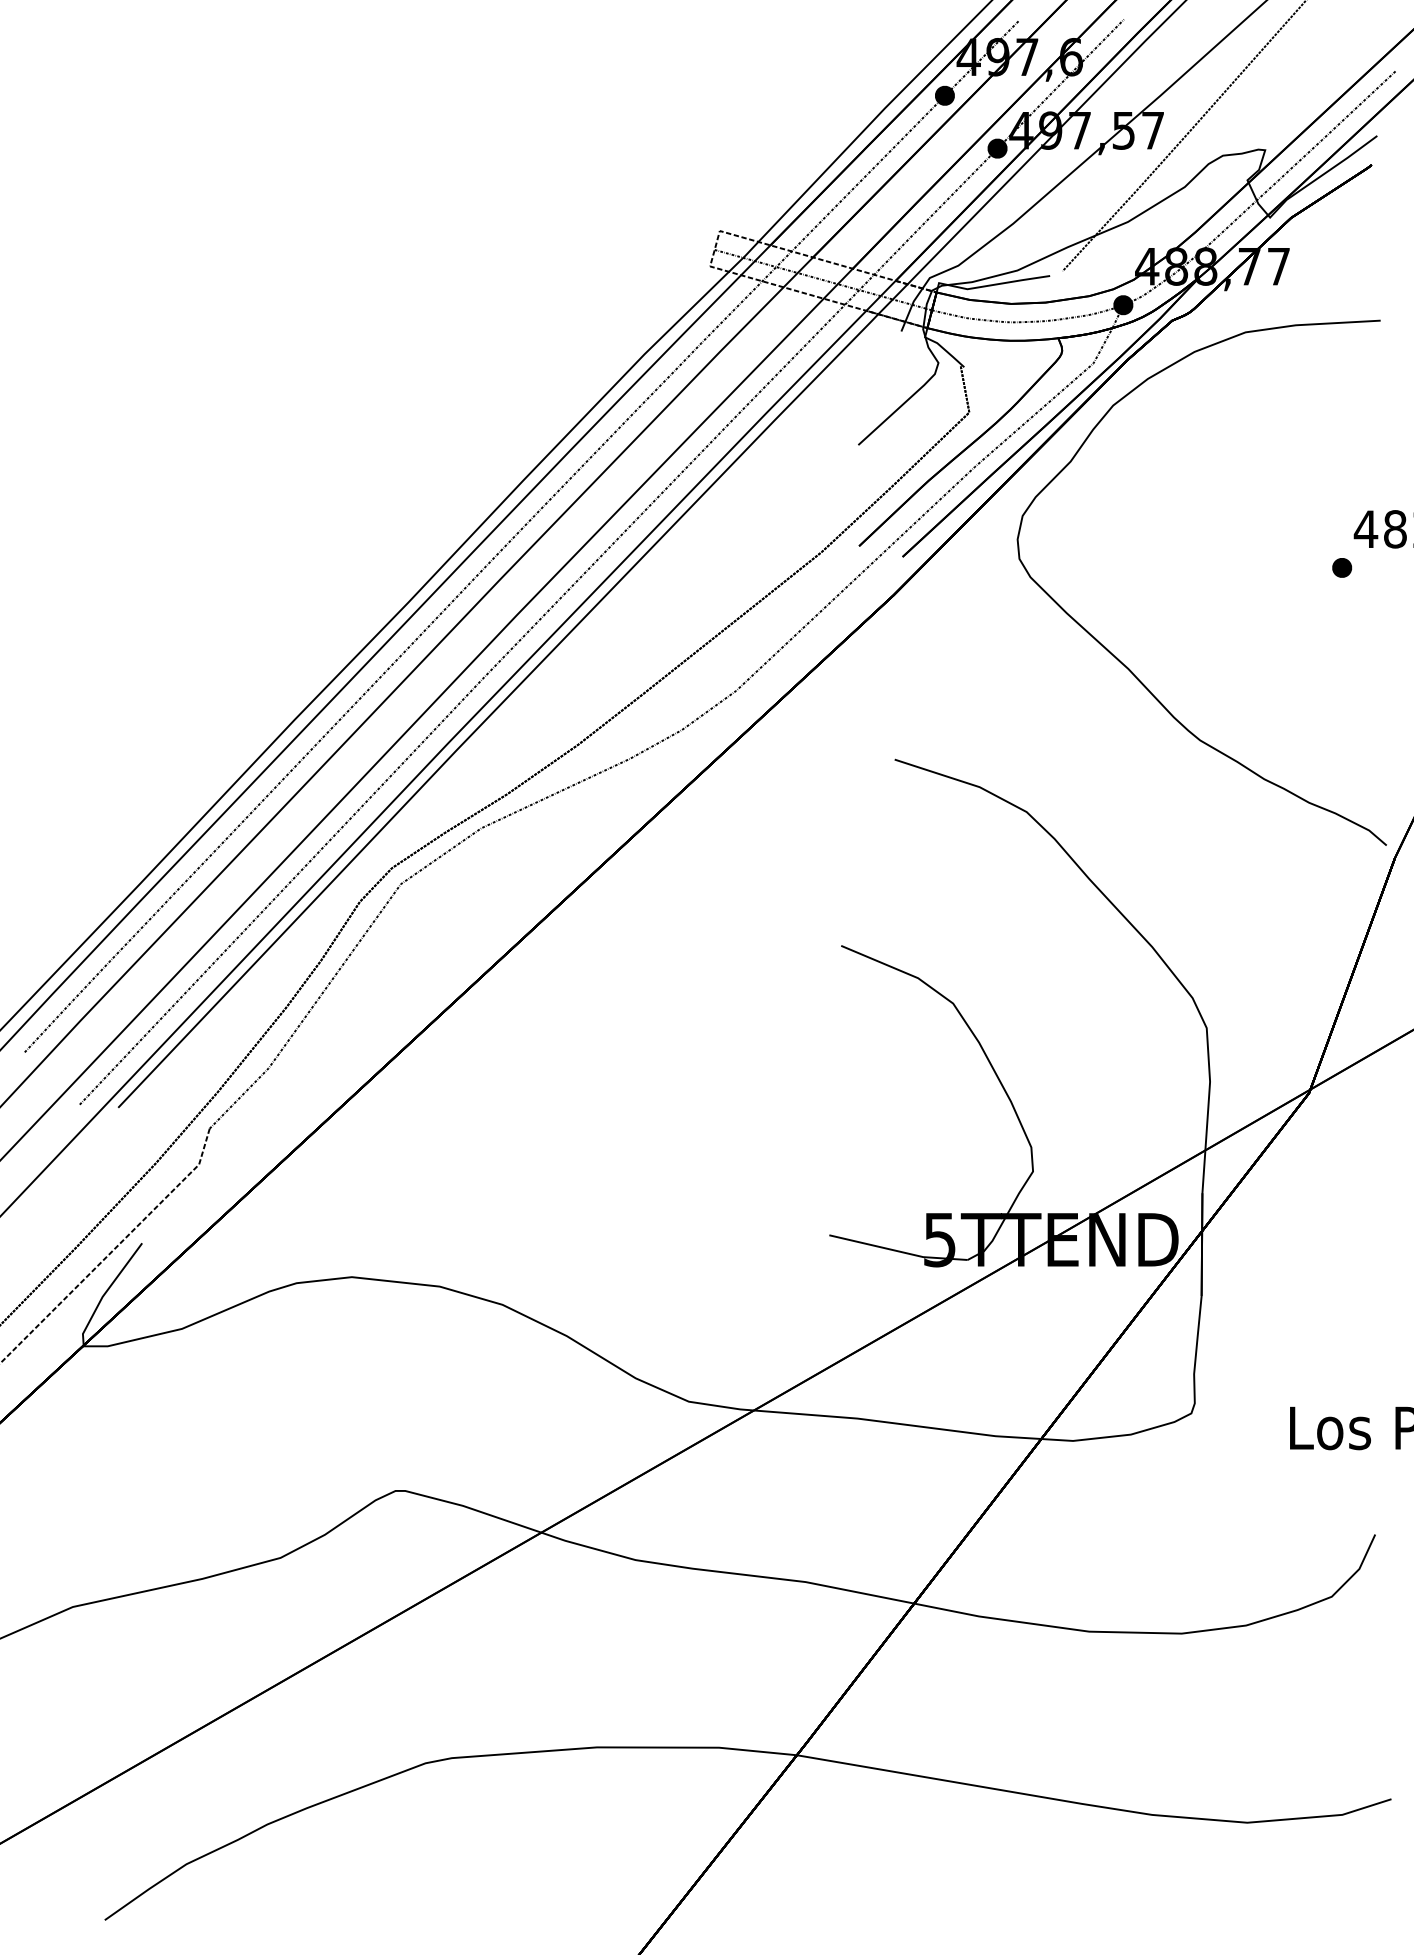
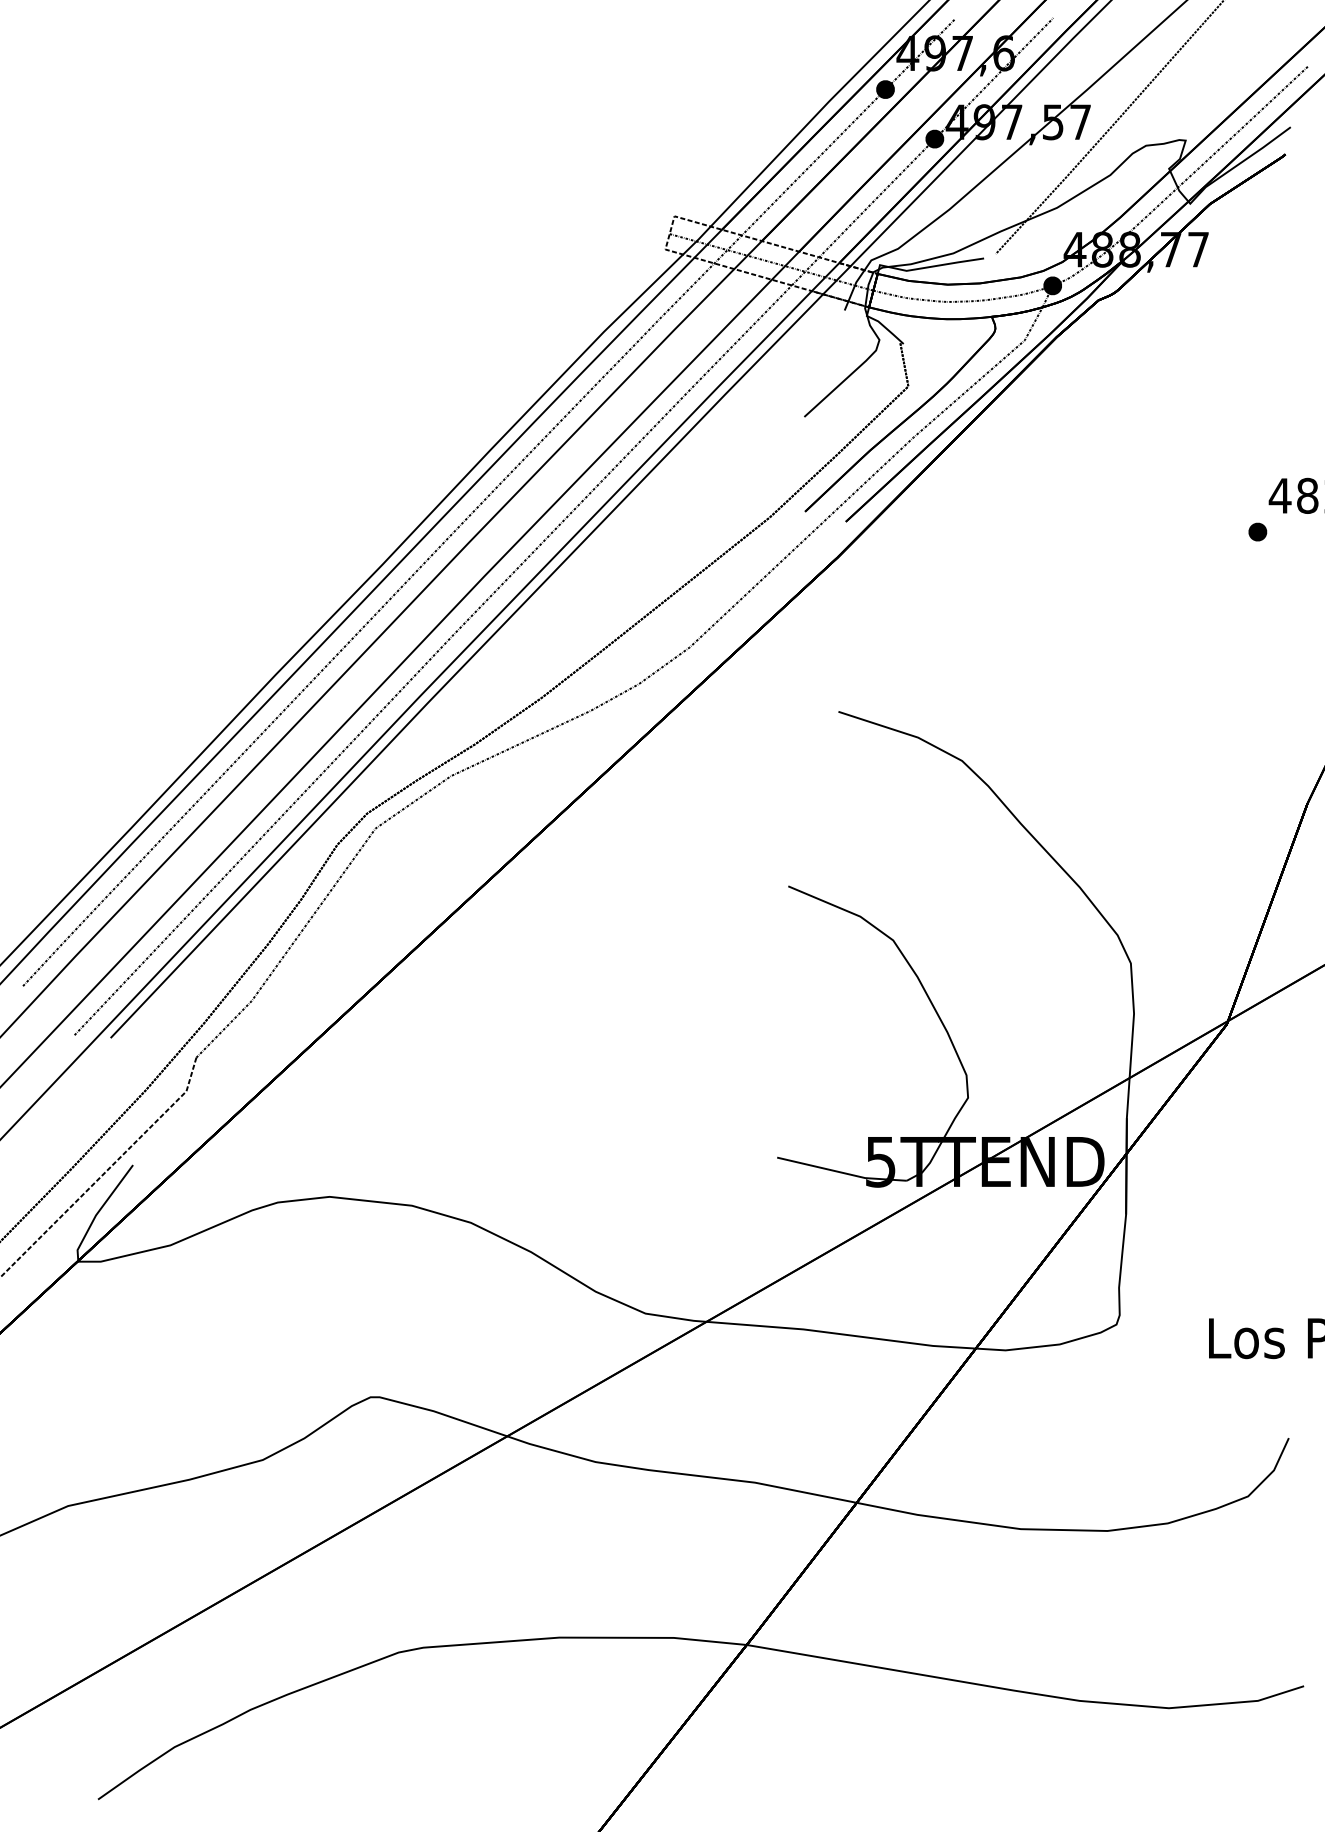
part: (1124, 663) -> (1053, 621), removed

